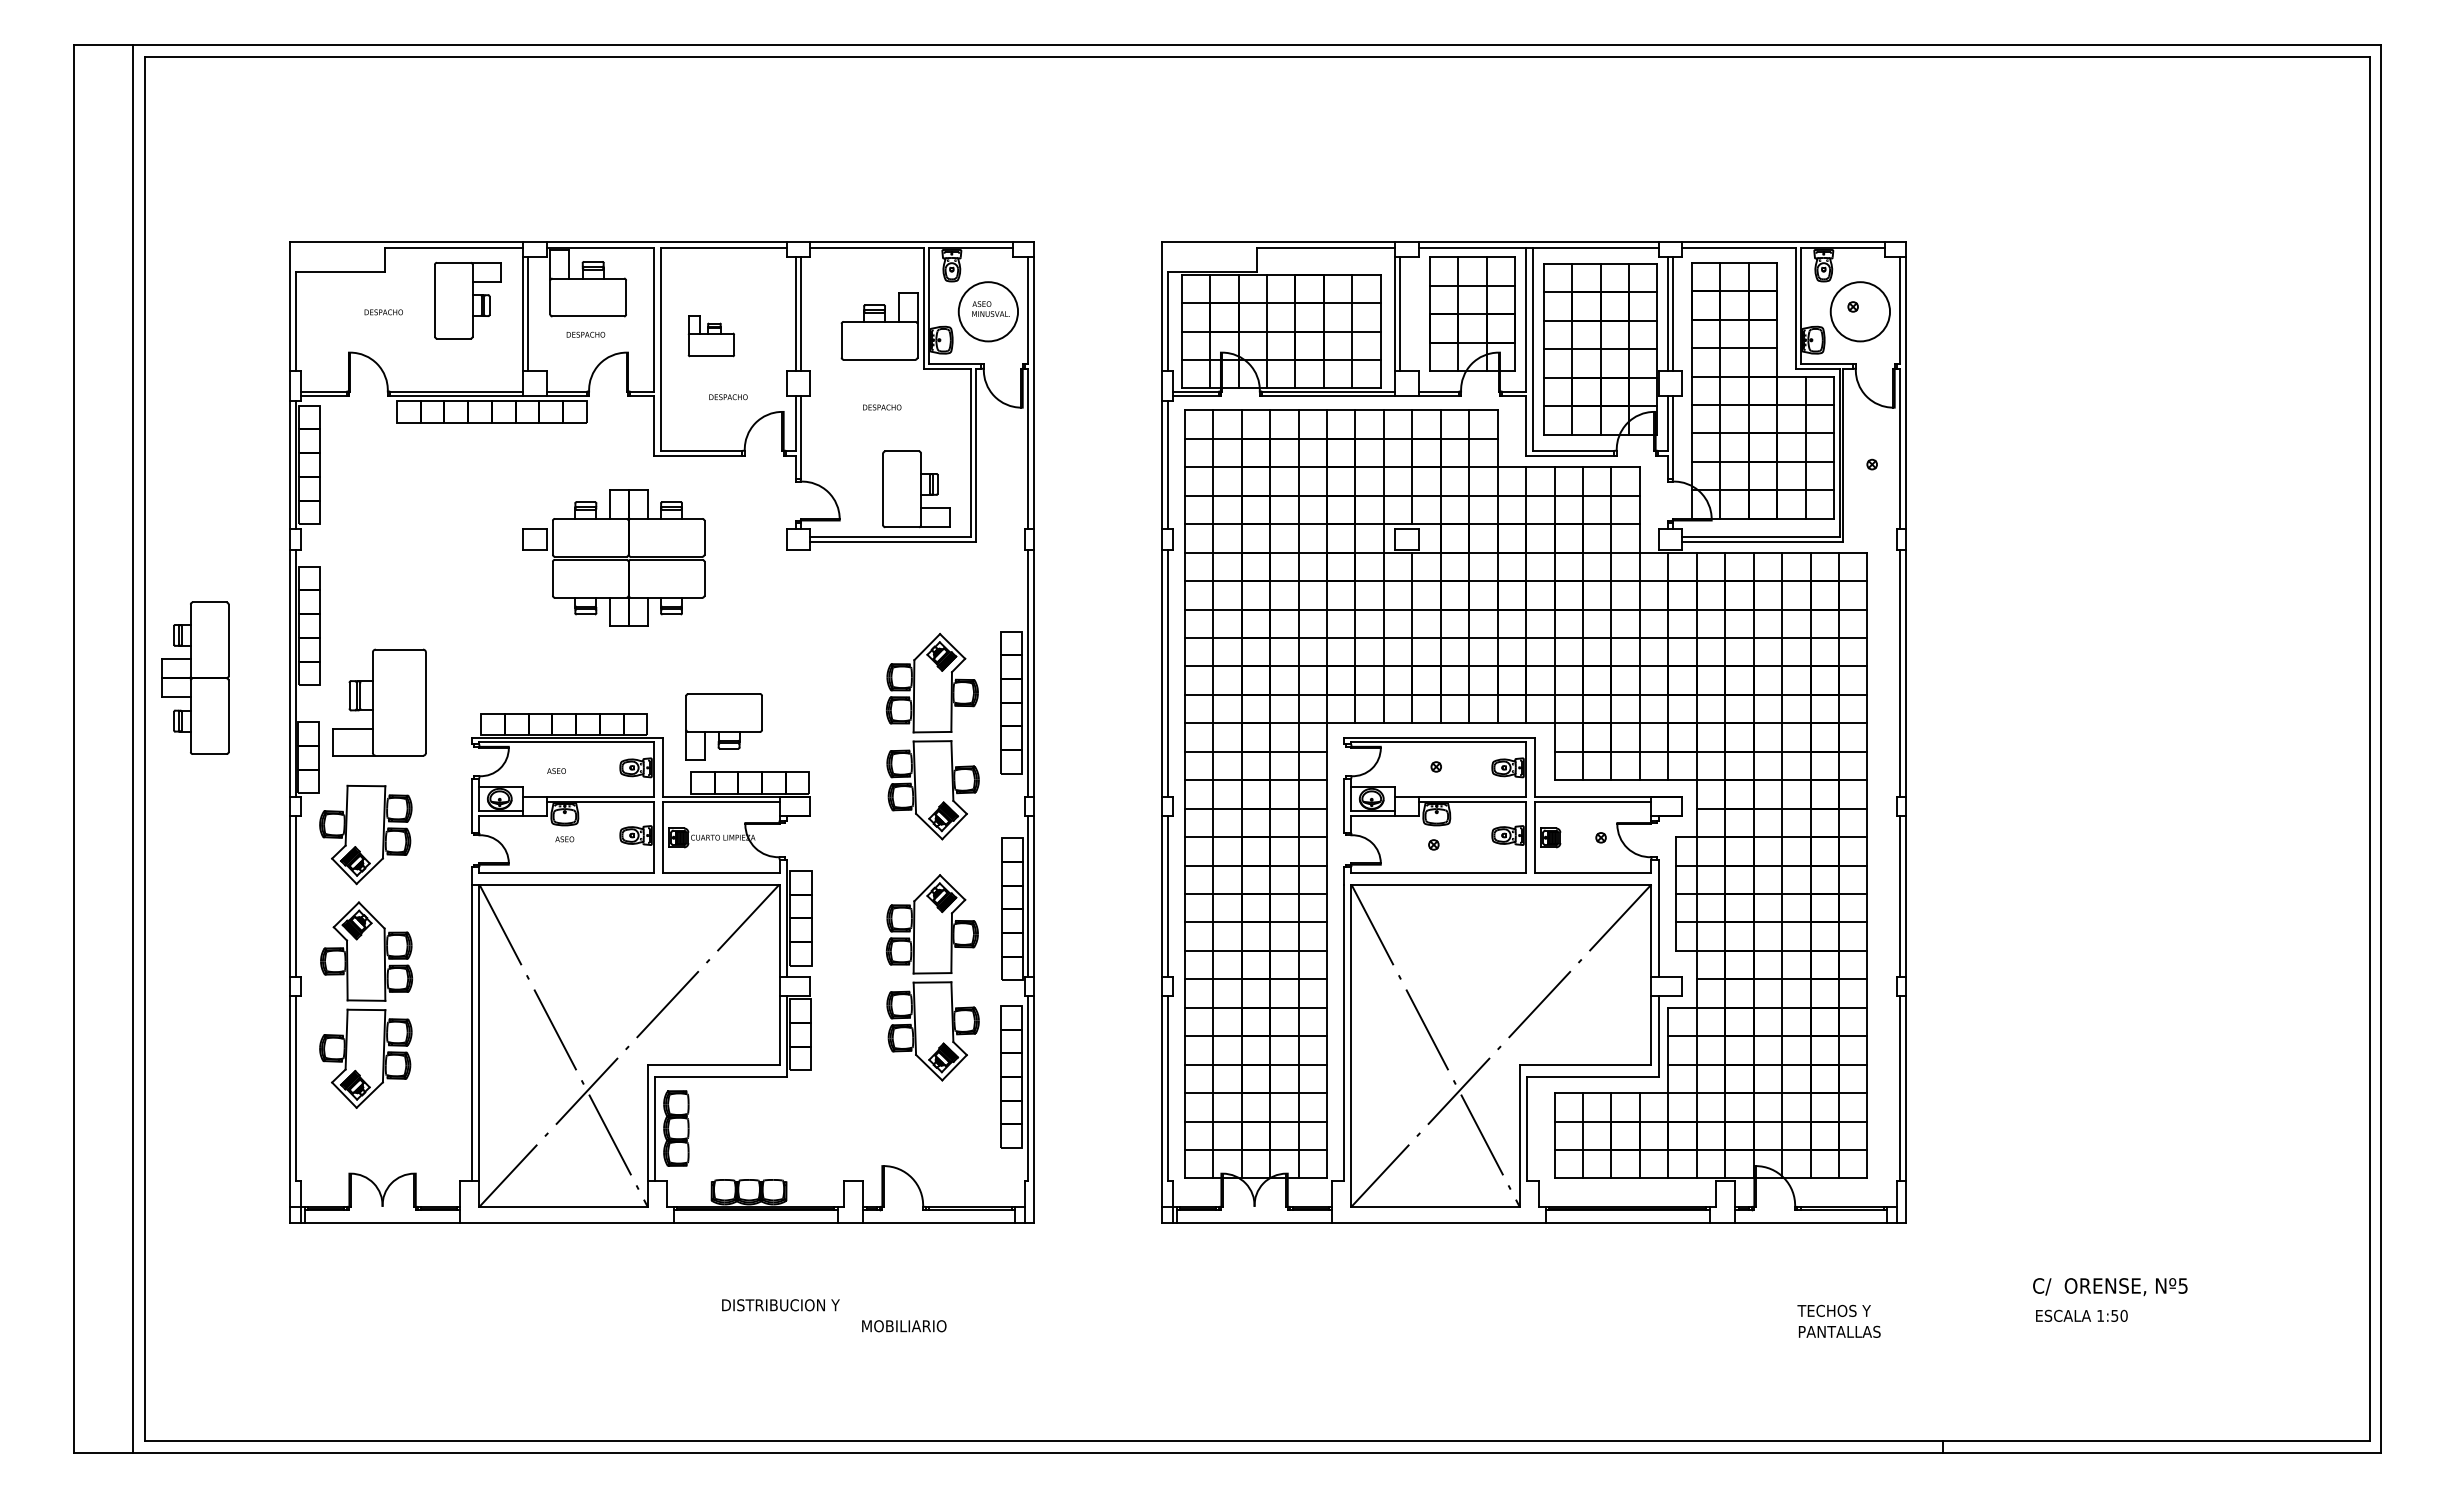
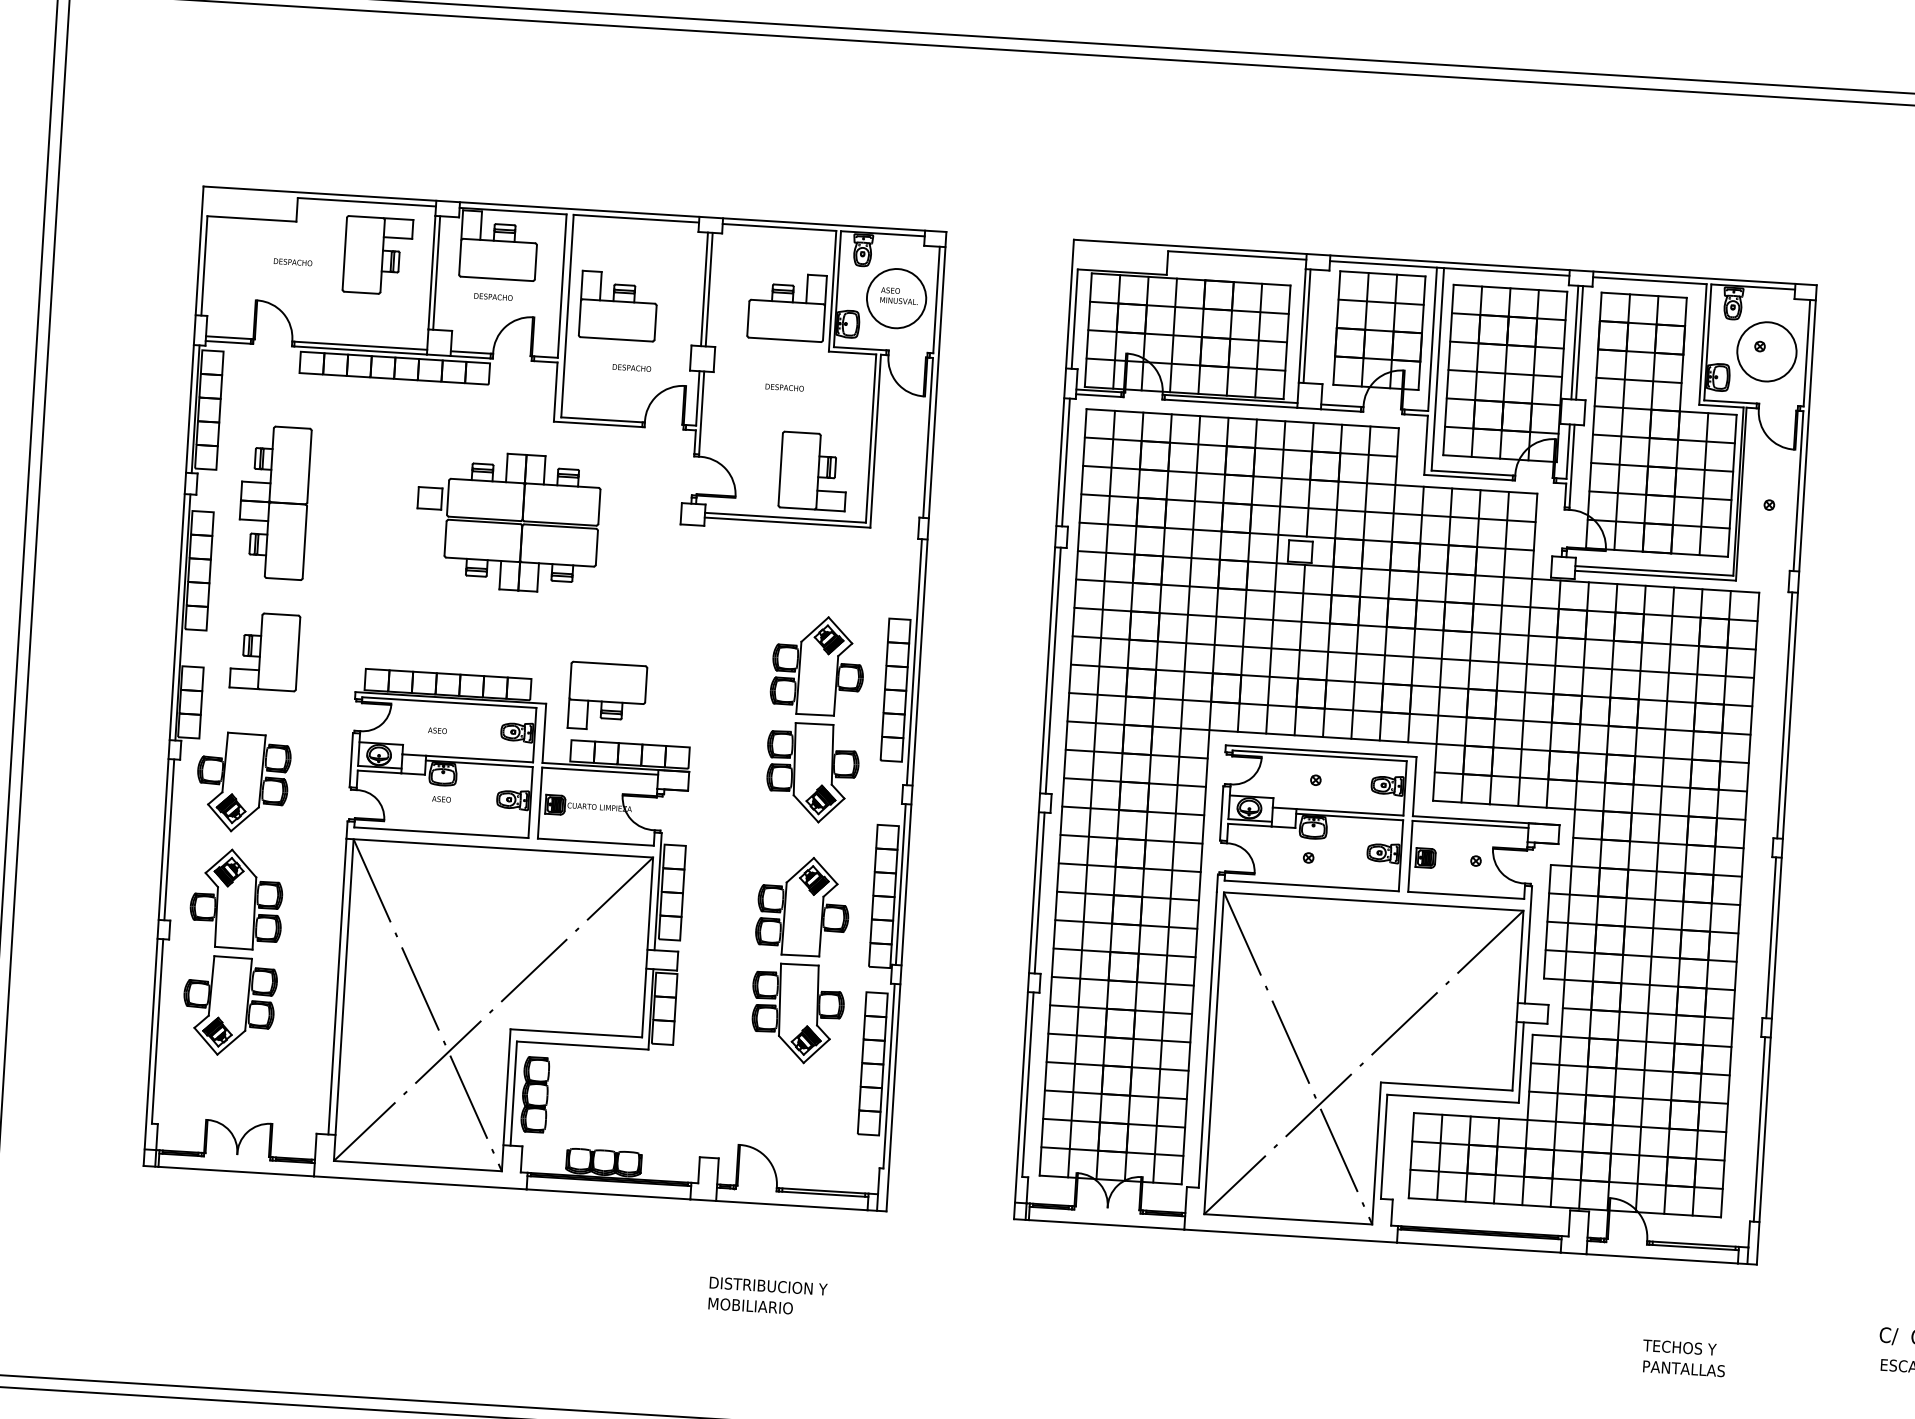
part: (711, 336) -> (618, 306), size x1.67
part: (195, 677) -> (274, 501), moved
part: (379, 702) -> (264, 651), size x0.71
text: (780, 1305) -> (768, 1286), moved

